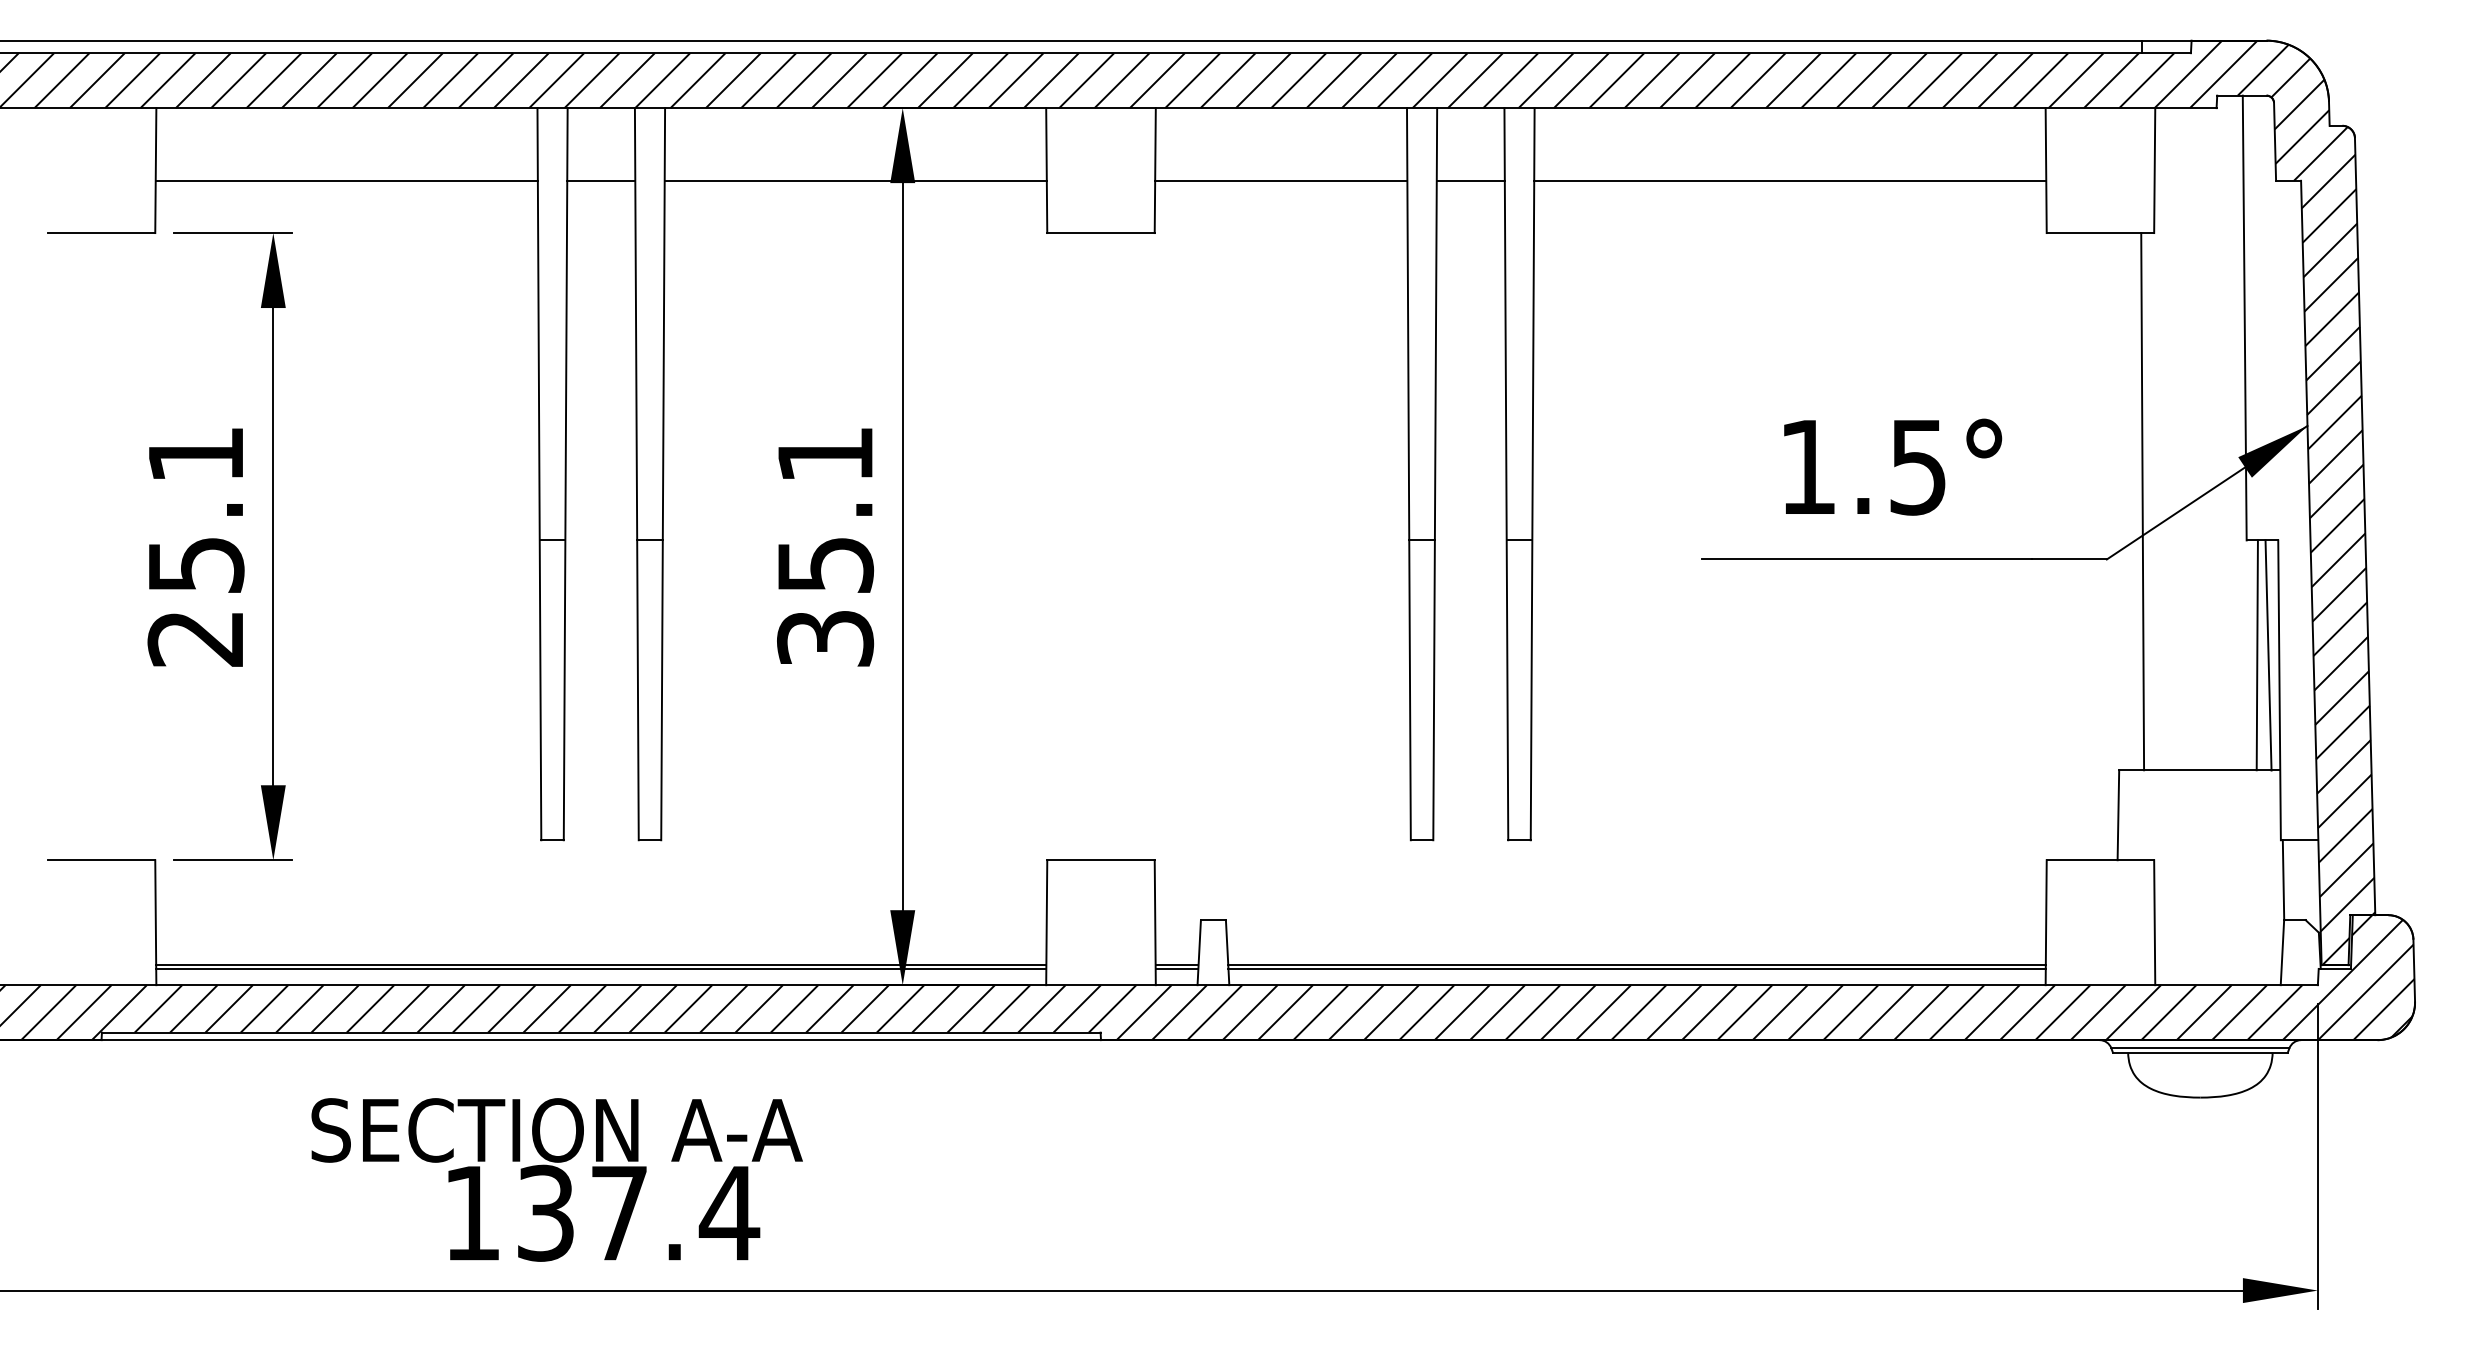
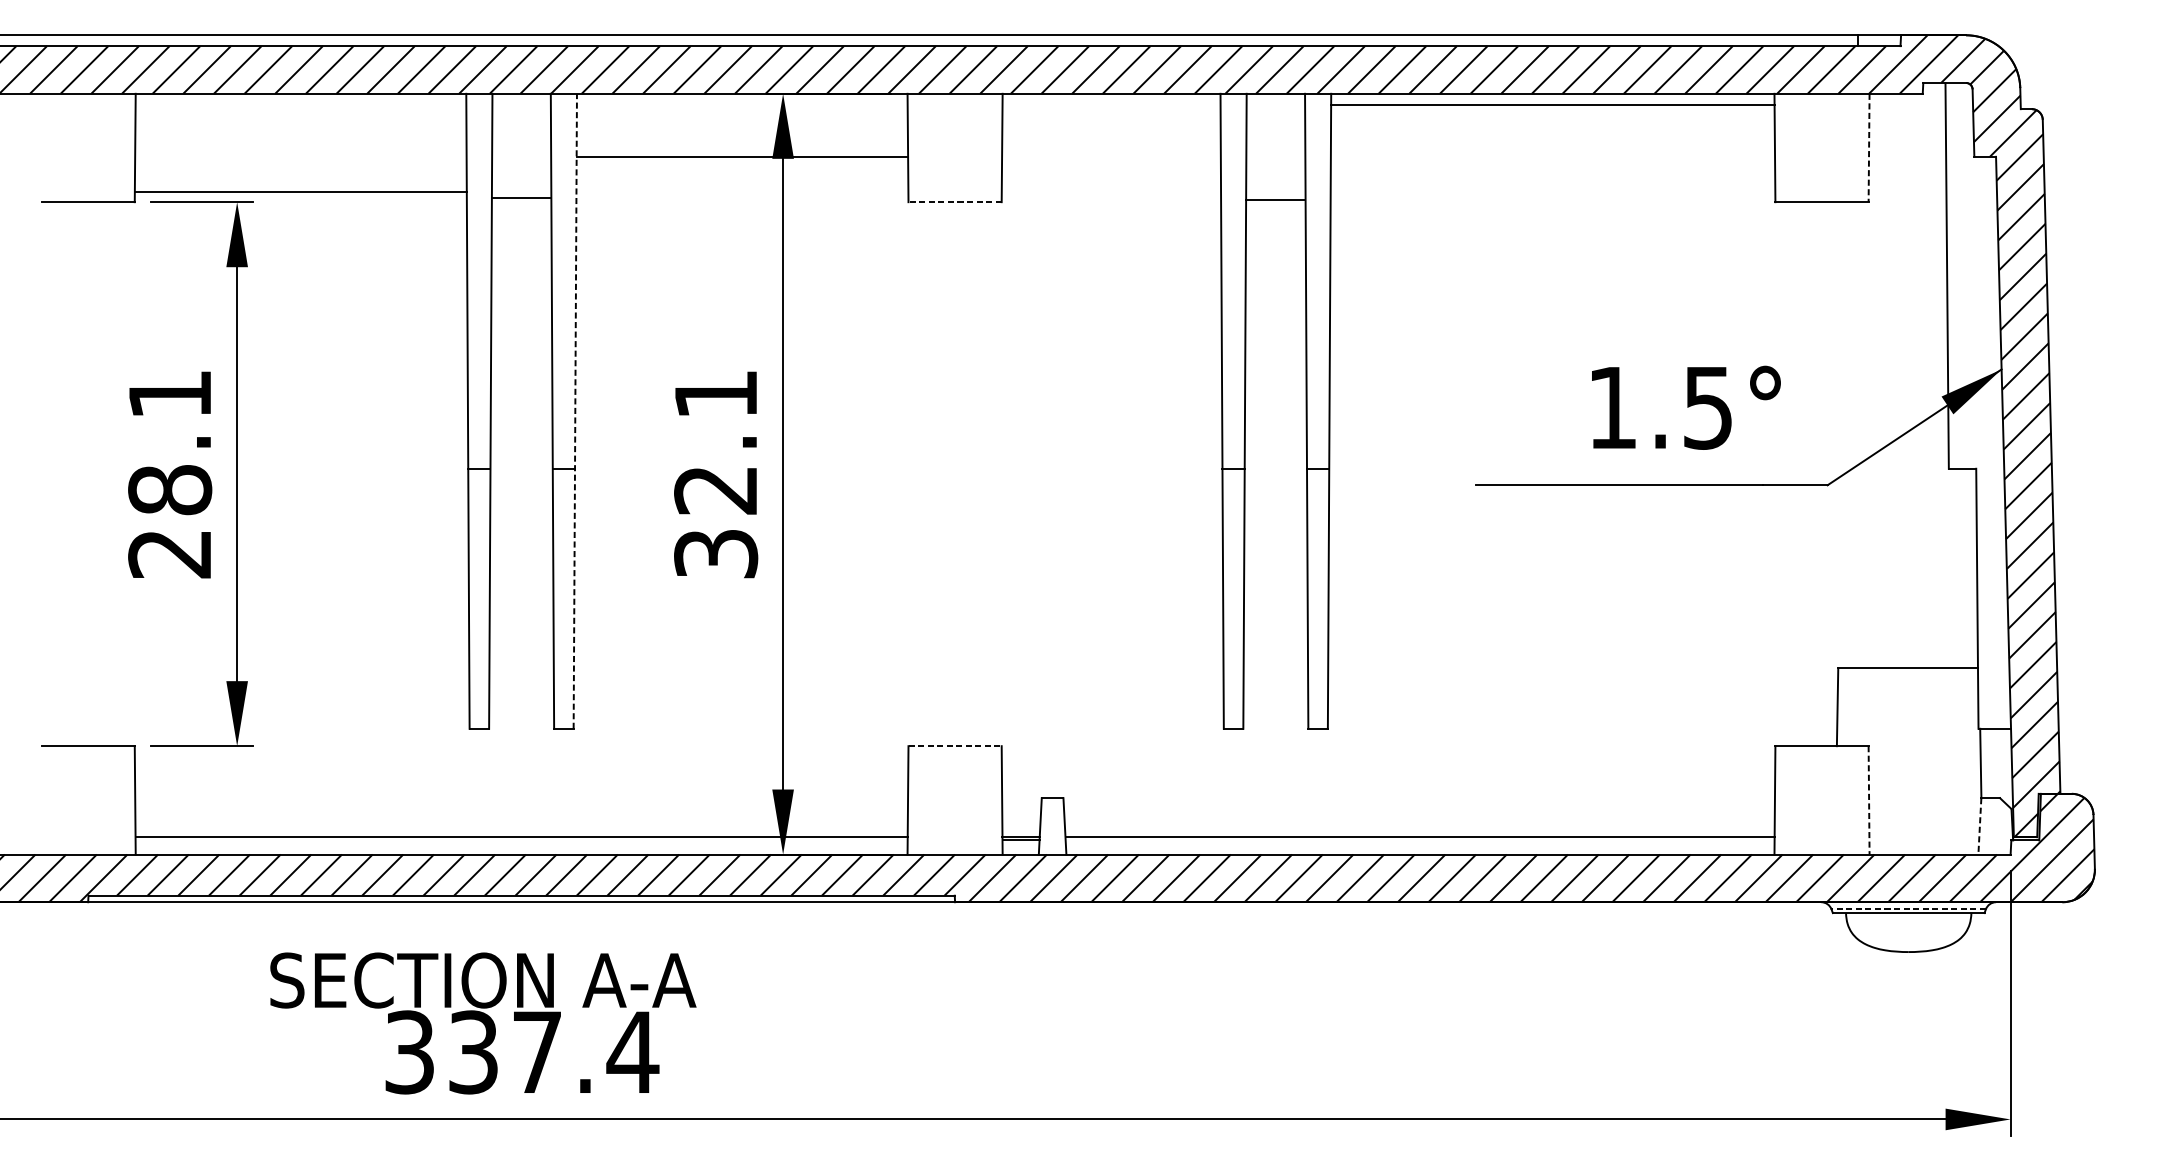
line: (2154, 171) -> (1868, 148), solid -> dashed
line: (346, 180) -> (300, 192), moved
line: (601, 180) -> (521, 197), moved
line: (1281, 180) -> (1111, 156), removed
line: (1470, 180) -> (1275, 199), moved
line: (1790, 180) -> (1553, 104), moved
line: (1101, 233) -> (955, 202), solid -> dashed
text: (1893, 466) -> (1686, 407), moved
line: (663, 473) -> (575, 410), solid -> dashed
line: (2142, 501) -> (1858, 435), removed
text: (195, 564) -> (169, 489), 25.1 -> 28.1
text: (825, 565) -> (716, 490), 35.1 -> 32.1
line: (2256, 655) -> (1957, 568), removed
line: (2268, 655) -> (1967, 568), removed
line: (1101, 860) -> (955, 746), solid -> dashed
line: (2154, 923) -> (1868, 801), solid -> dashed
line: (2282, 952) -> (1979, 826), solid -> dashed
line: (601, 968) -> (521, 840), removed
line: (1636, 968) -> (1419, 840), removed
line: (2199, 1048) -> (1907, 909), solid -> dashed
text: (472, 1212) -> (409, 1051), 137.4 -> 337.4

